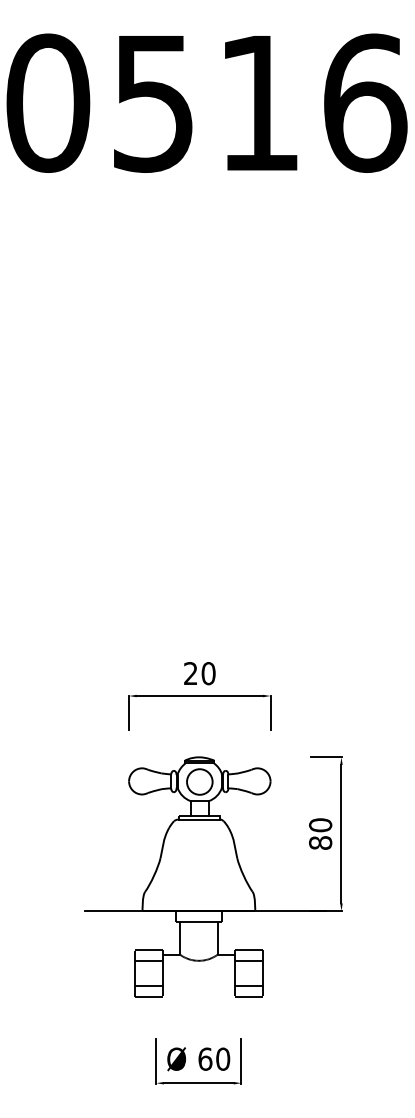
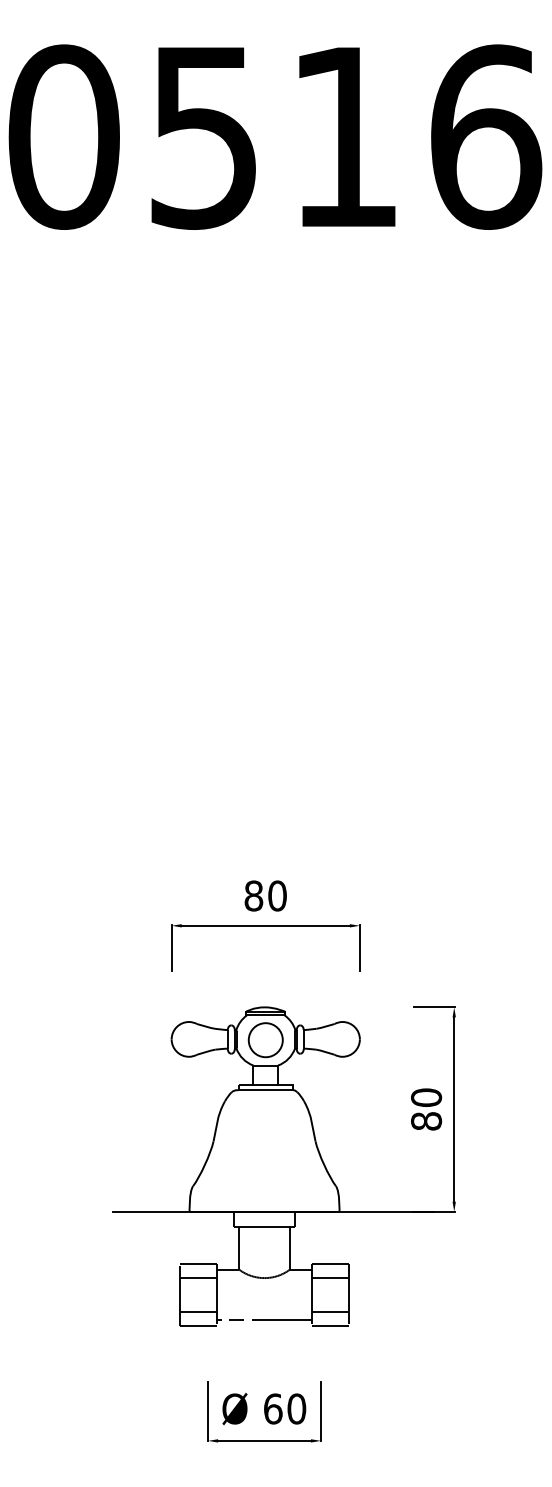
text: (190, 673) -> (253, 895), 20 -> 80
line: (198, 992) -> (264, 1320), added

